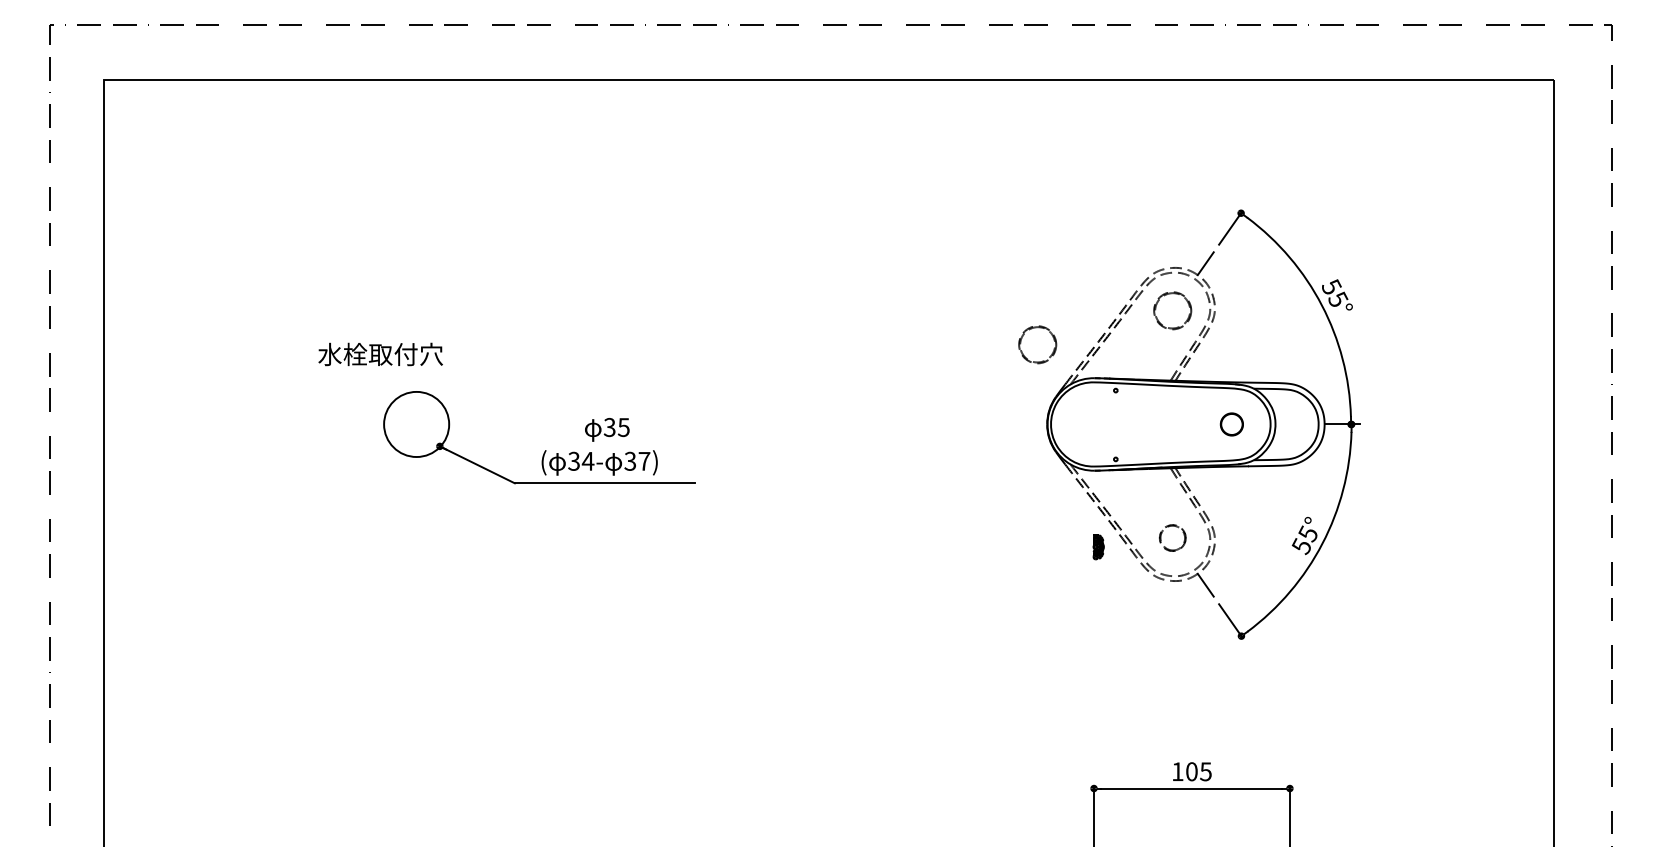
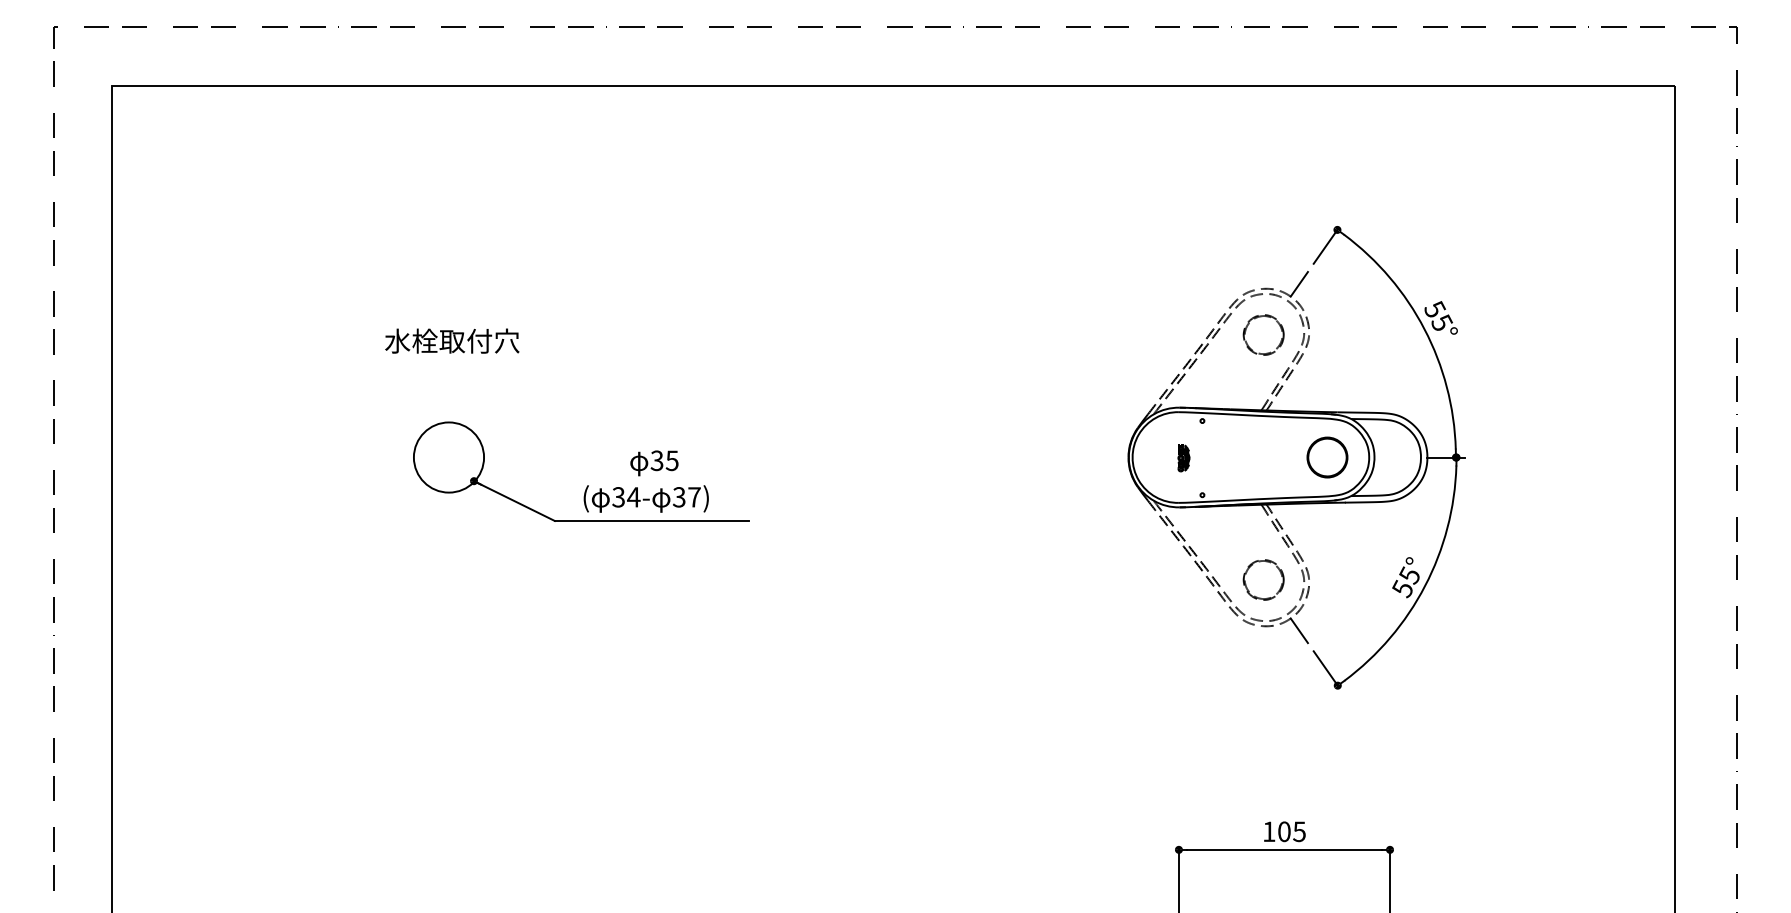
circle: (1037, 344) -> (1118, 371), removed
text: (380, 354) -> (452, 341), moved
circle: (1231, 424) -> (1327, 457), size x1.67
circle: (1172, 537) -> (1263, 579), size x1.43
part: (1098, 547) -> (1183, 458), moved

